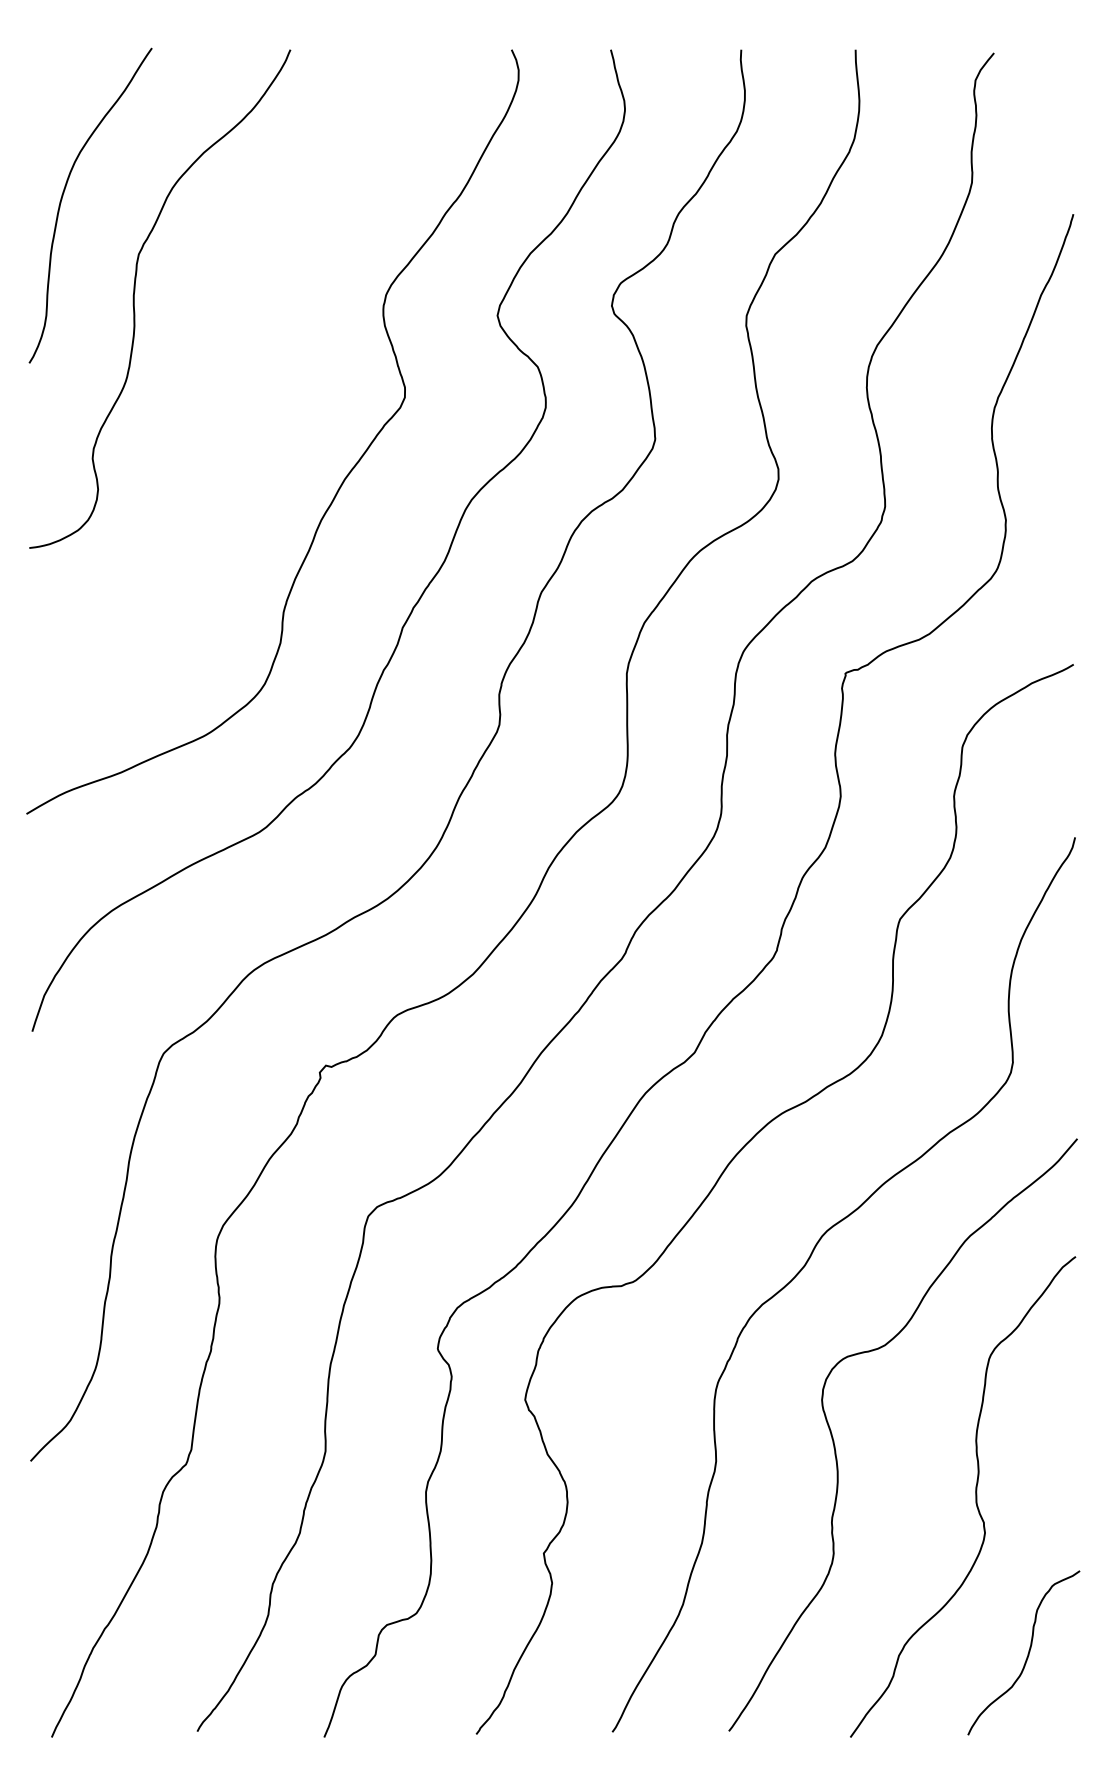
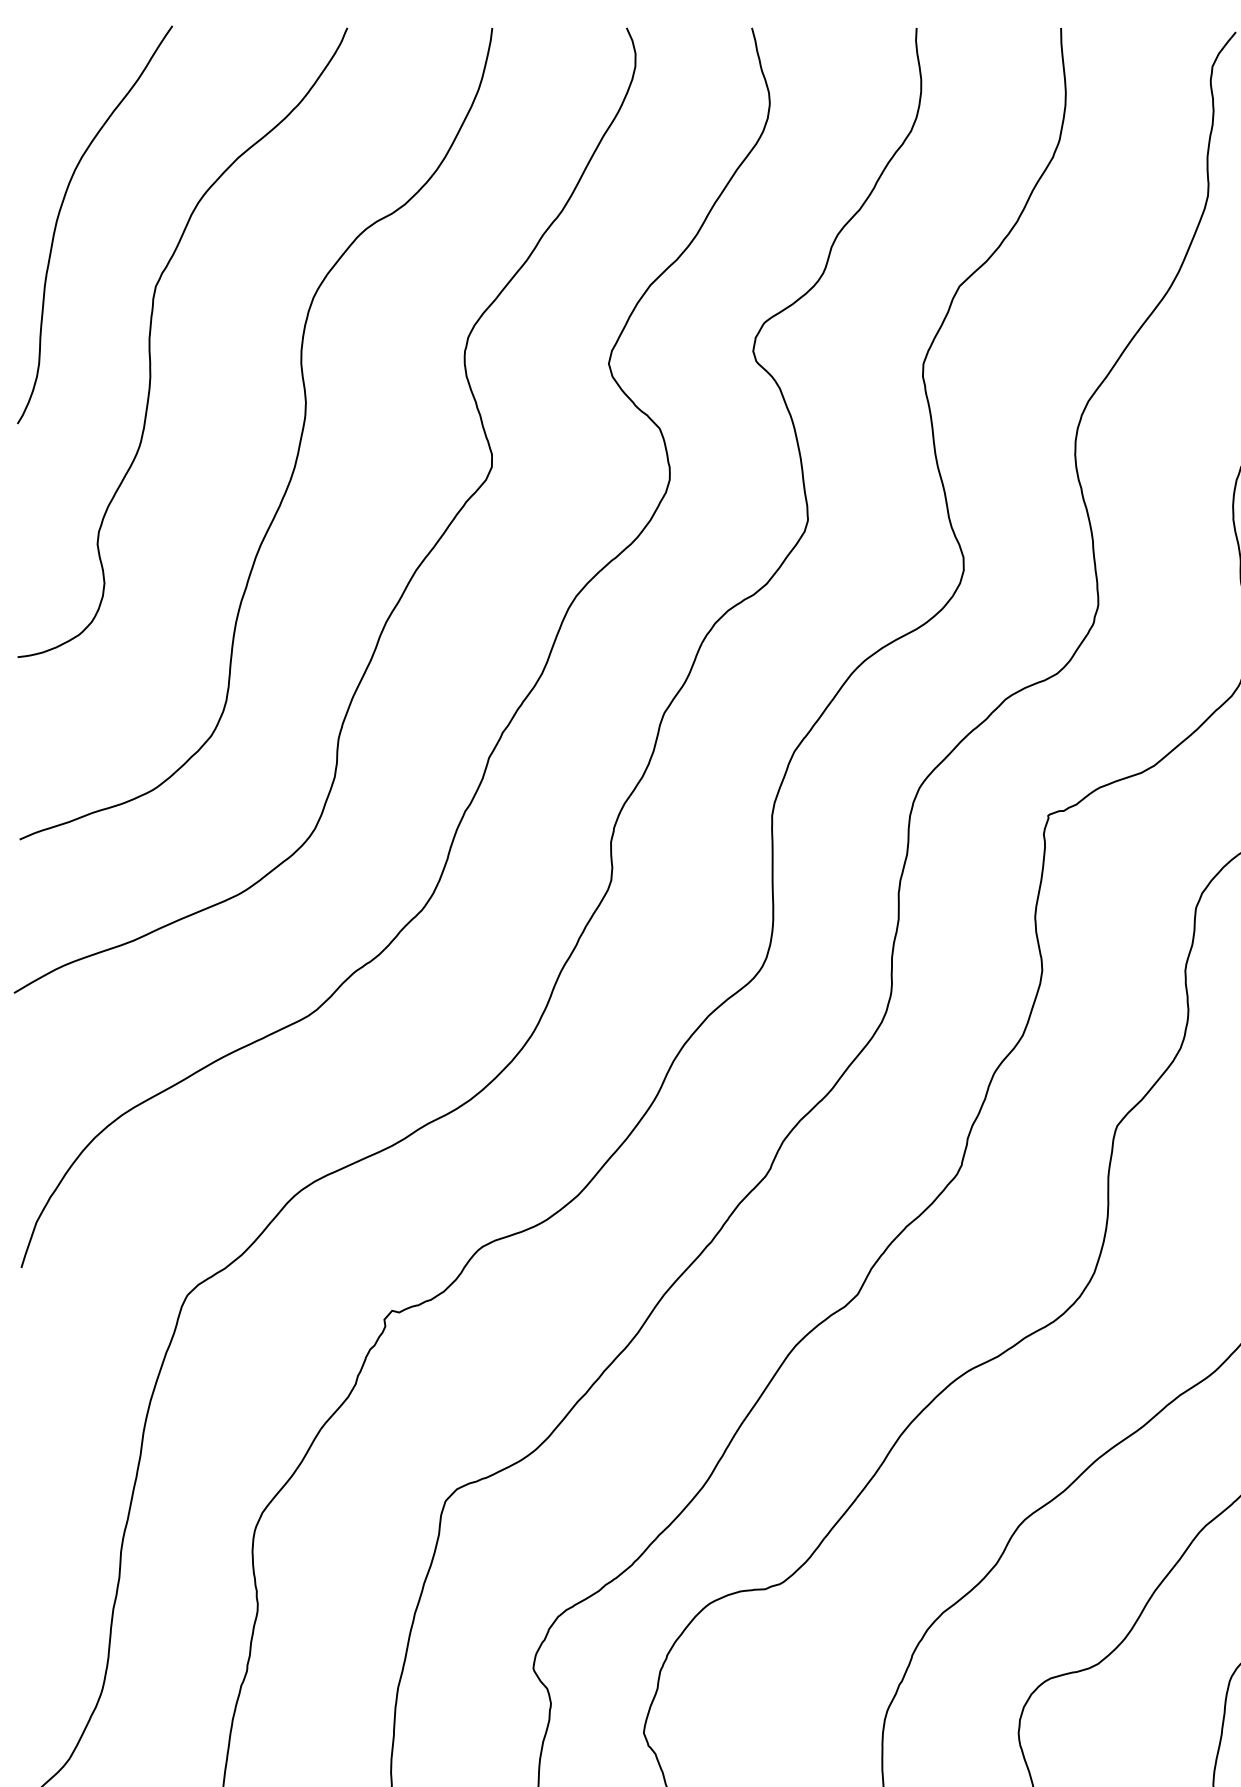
curve: (251, 380) -> (298, 445), added

